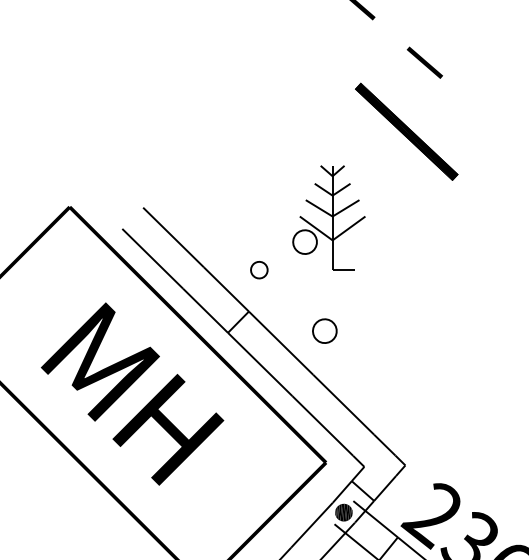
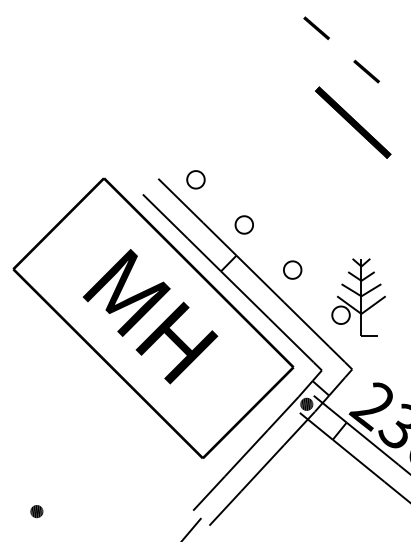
part: (193, 208) -> (195, 179), added
part: (328, 218) -> (358, 297), moved
part: (258, 269) -> (243, 224), size x1.43

